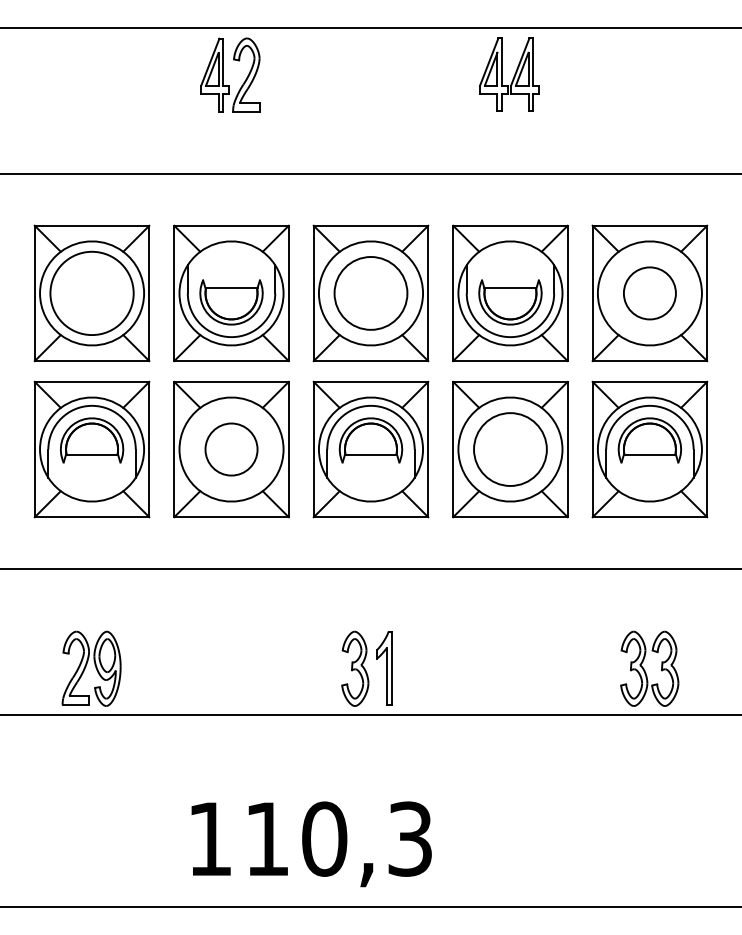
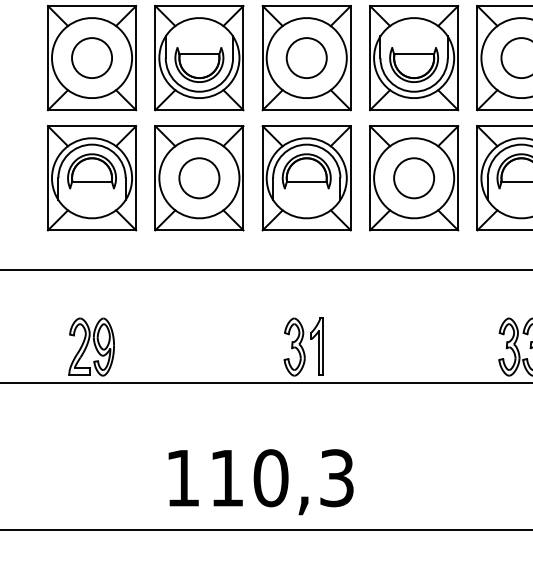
circle: (92, 293) -> (92, 58), size x0.62
circle: (370, 293) -> (306, 58), size x0.71
circle: (510, 449) -> (414, 178), size x0.71

